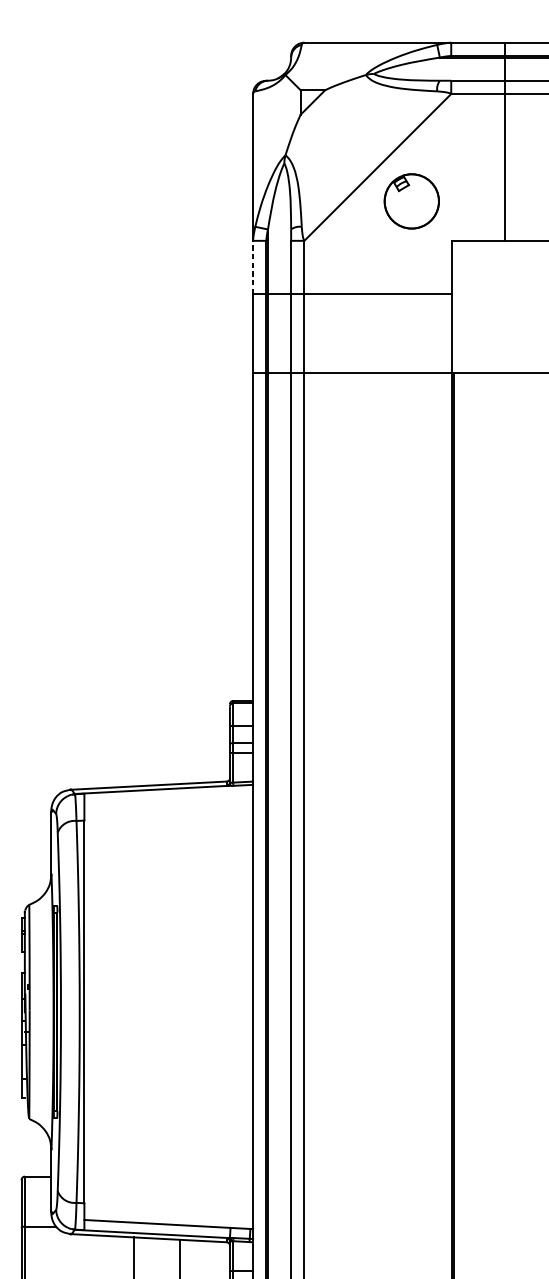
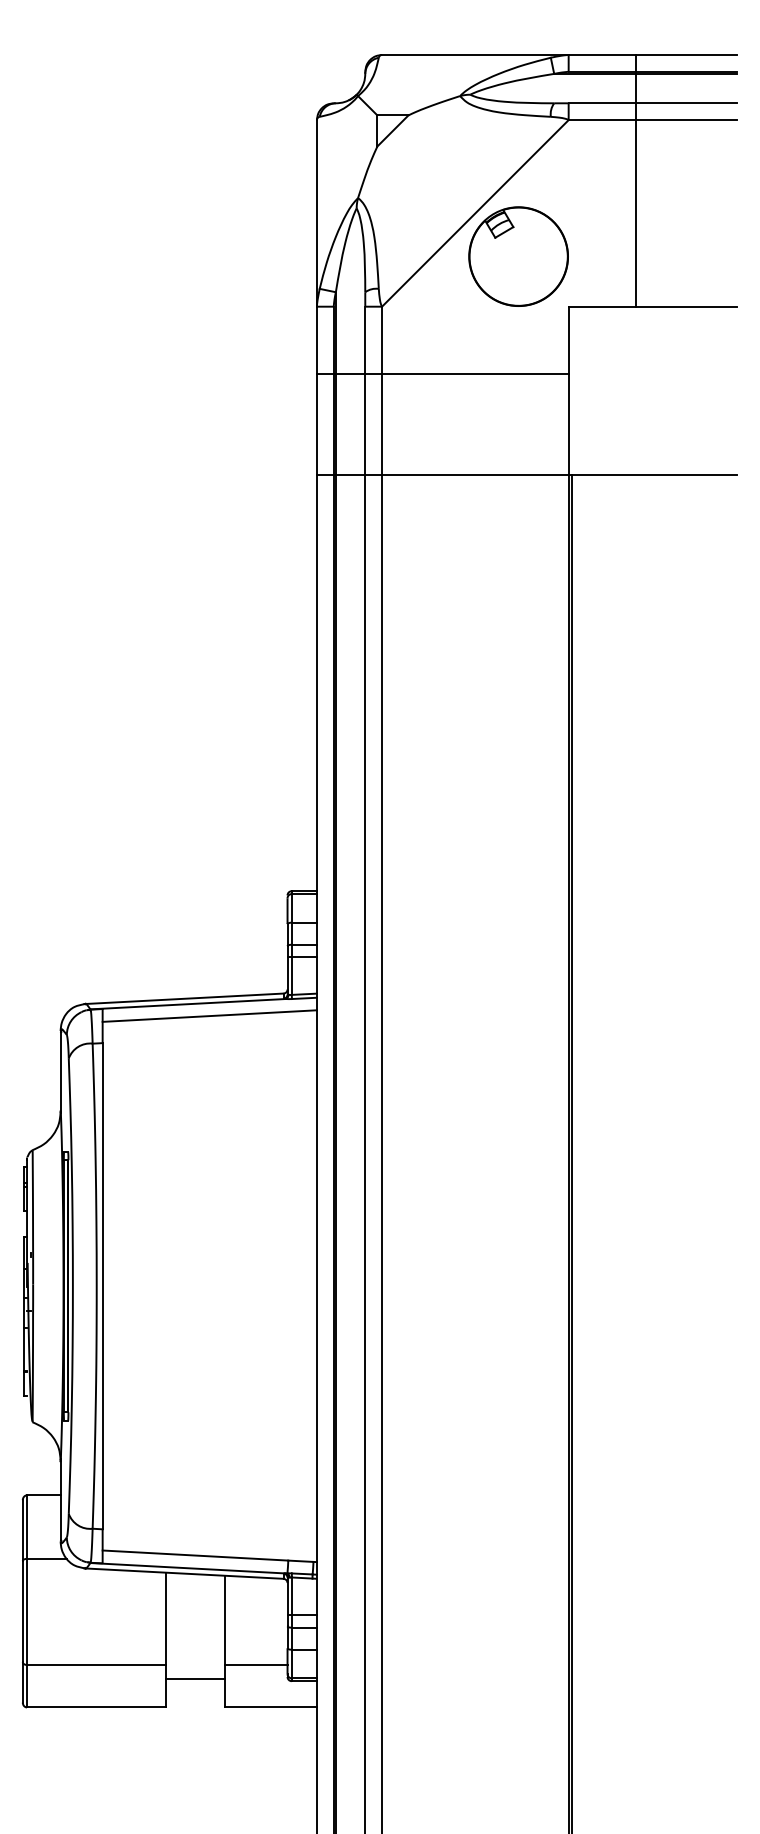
part: (411, 201) -> (518, 256), size x1.43
line: (252, 267) -> (316, 340), dashed -> solid
line: (168, 798) -> (209, 1015), added

